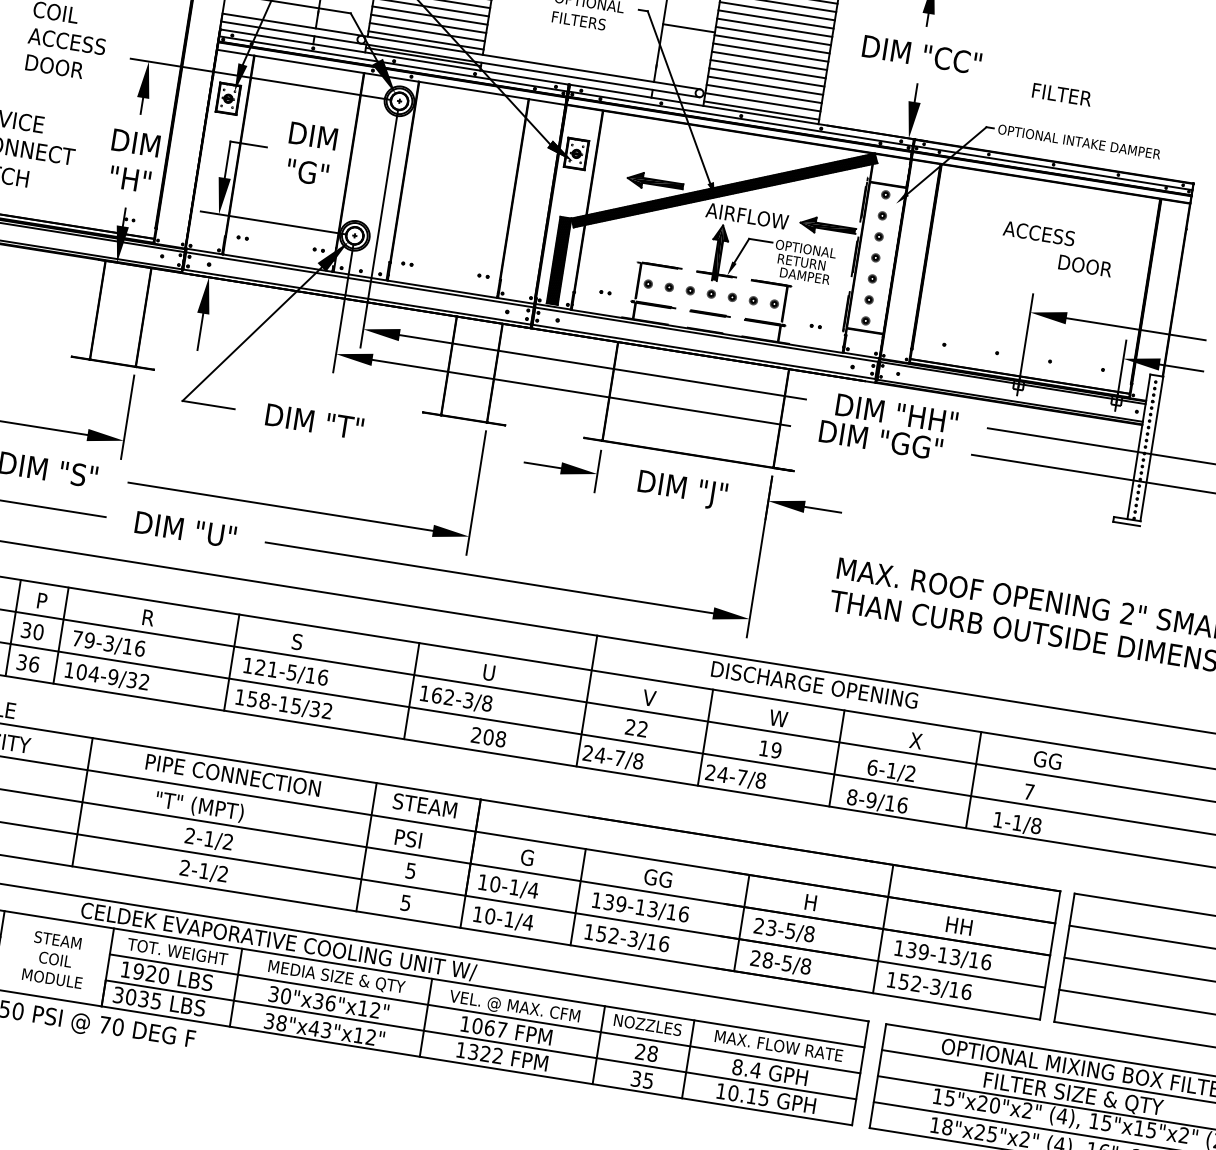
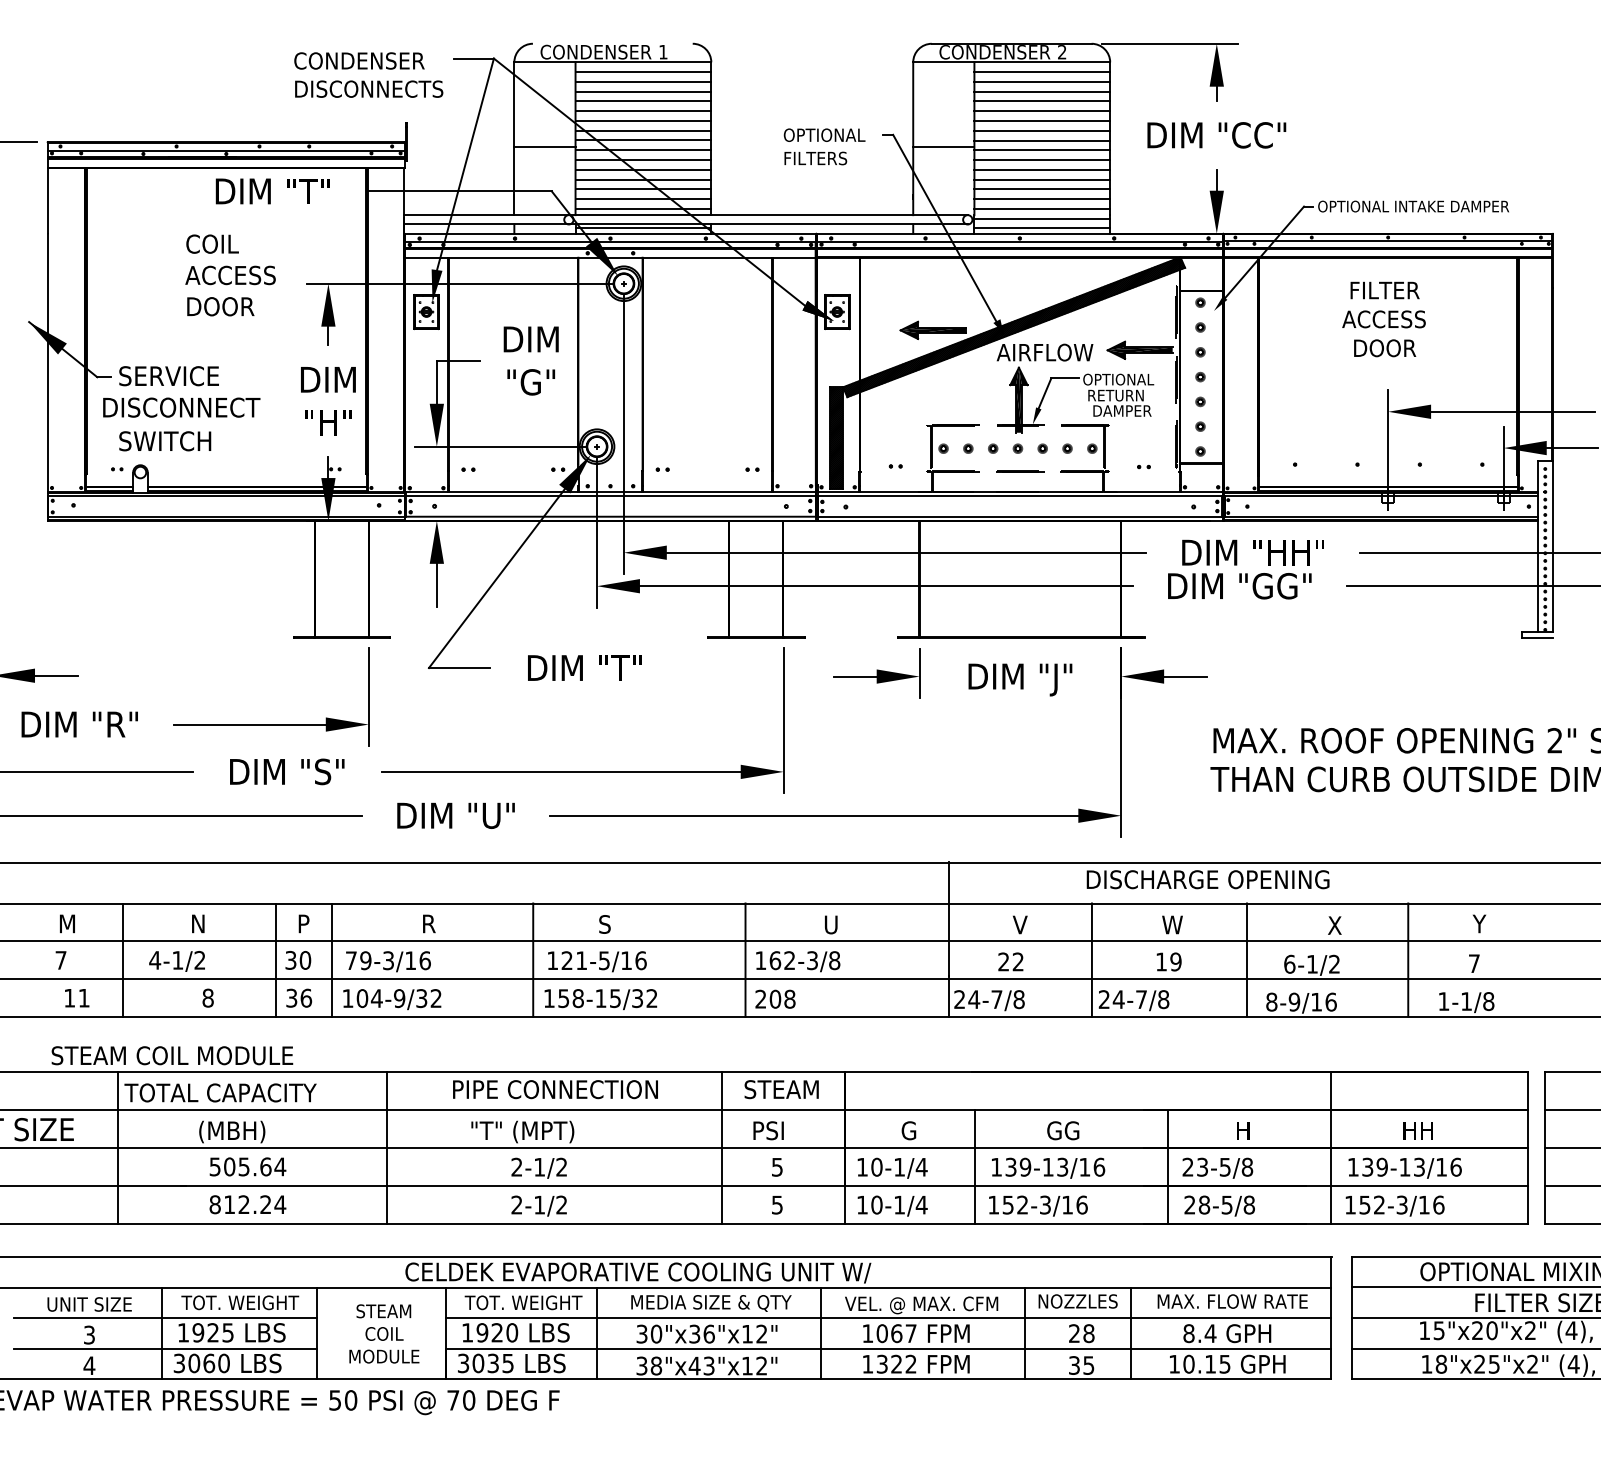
text: (1061, 94) -> (1384, 290), moved
text: (1085, 266) -> (1385, 348), moved
text: (488, 736) -> (775, 998), moved
text: (1046, 759) -> (1488, 923), GG -> Y

